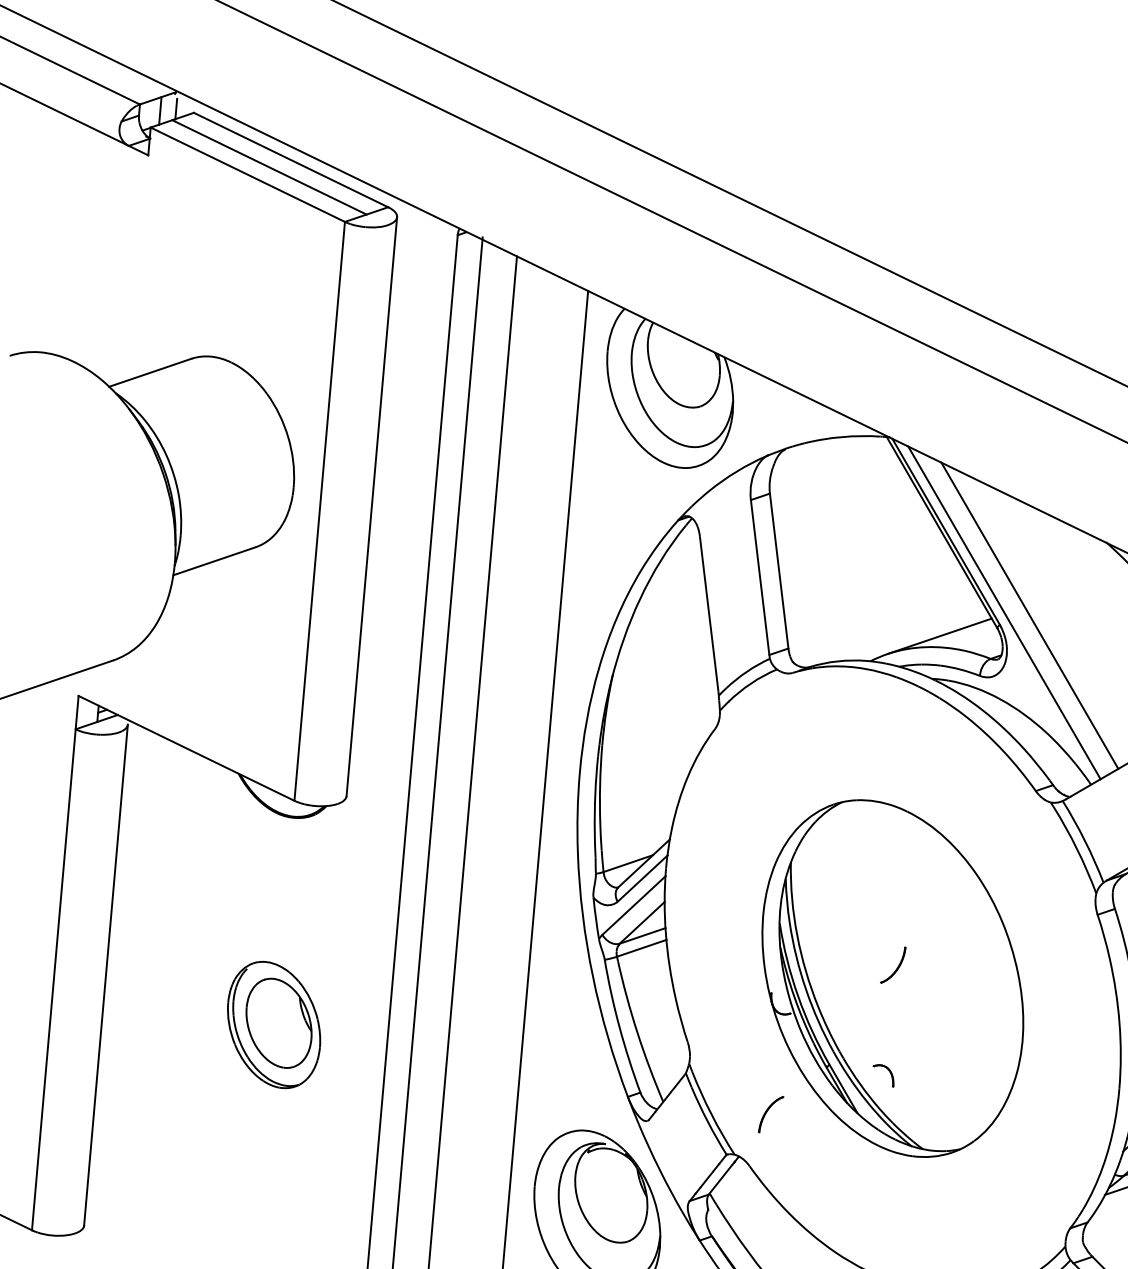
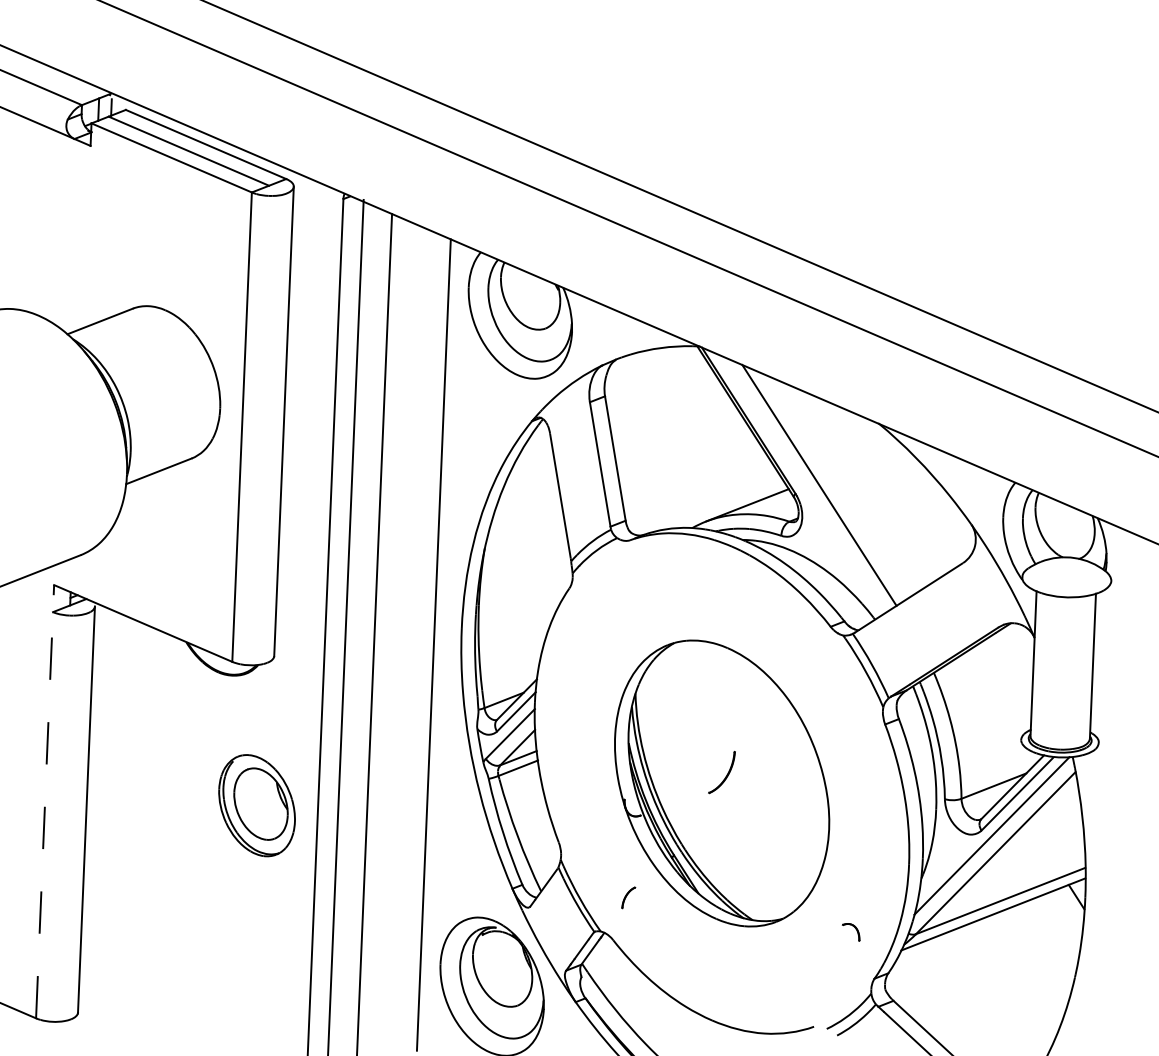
line: (1004, 612) -> (798, 483), removed
line: (55, 962) -> (45, 801), solid -> dashed
part: (892, 964) -> (721, 772), size x1.4
part: (273, 1024) -> (256, 805), moved
part: (882, 1075) -> (850, 932), moved
part: (770, 1114) -> (628, 897), size x0.7

